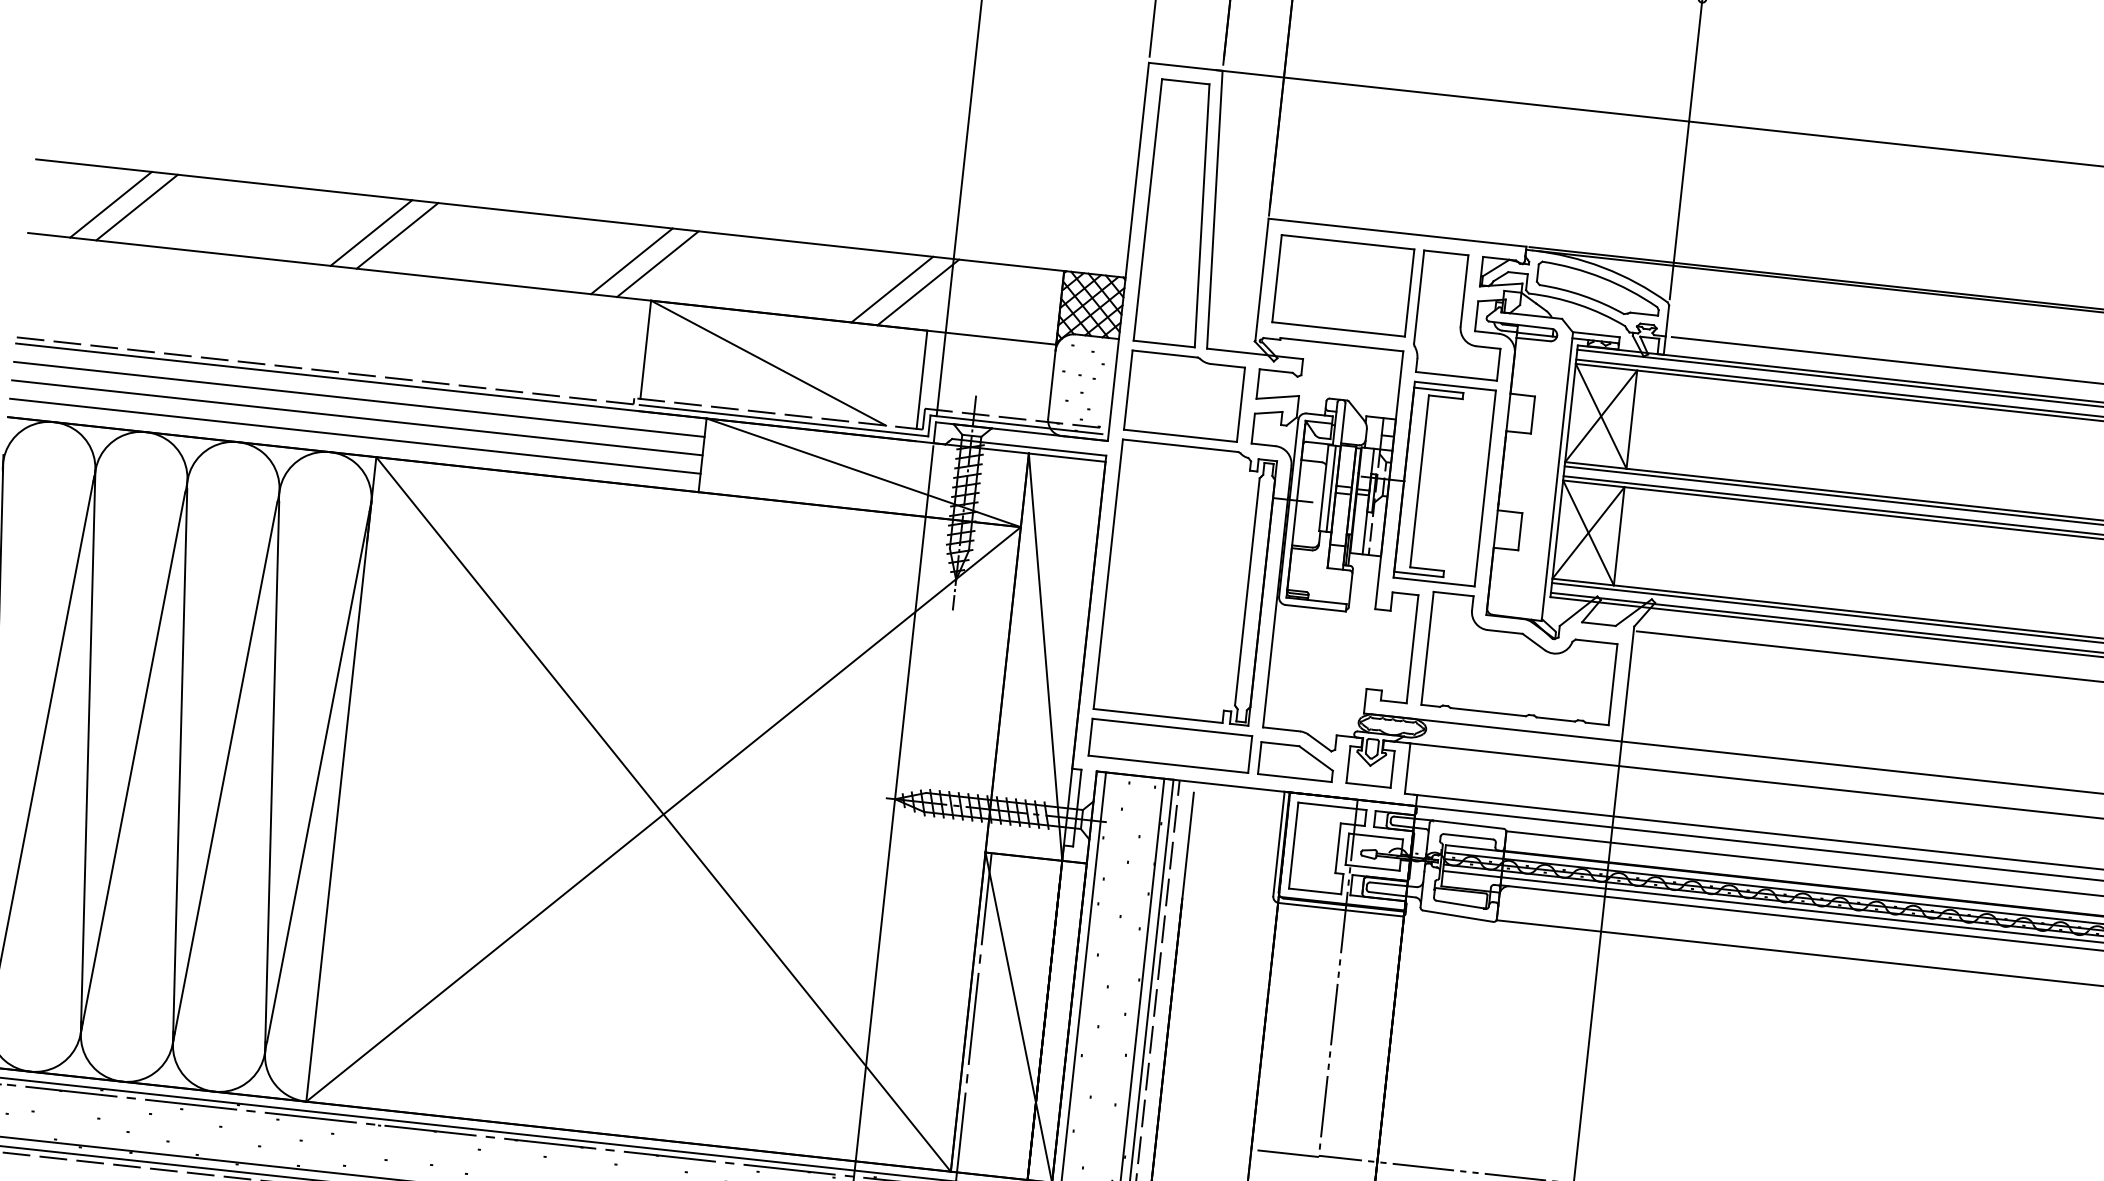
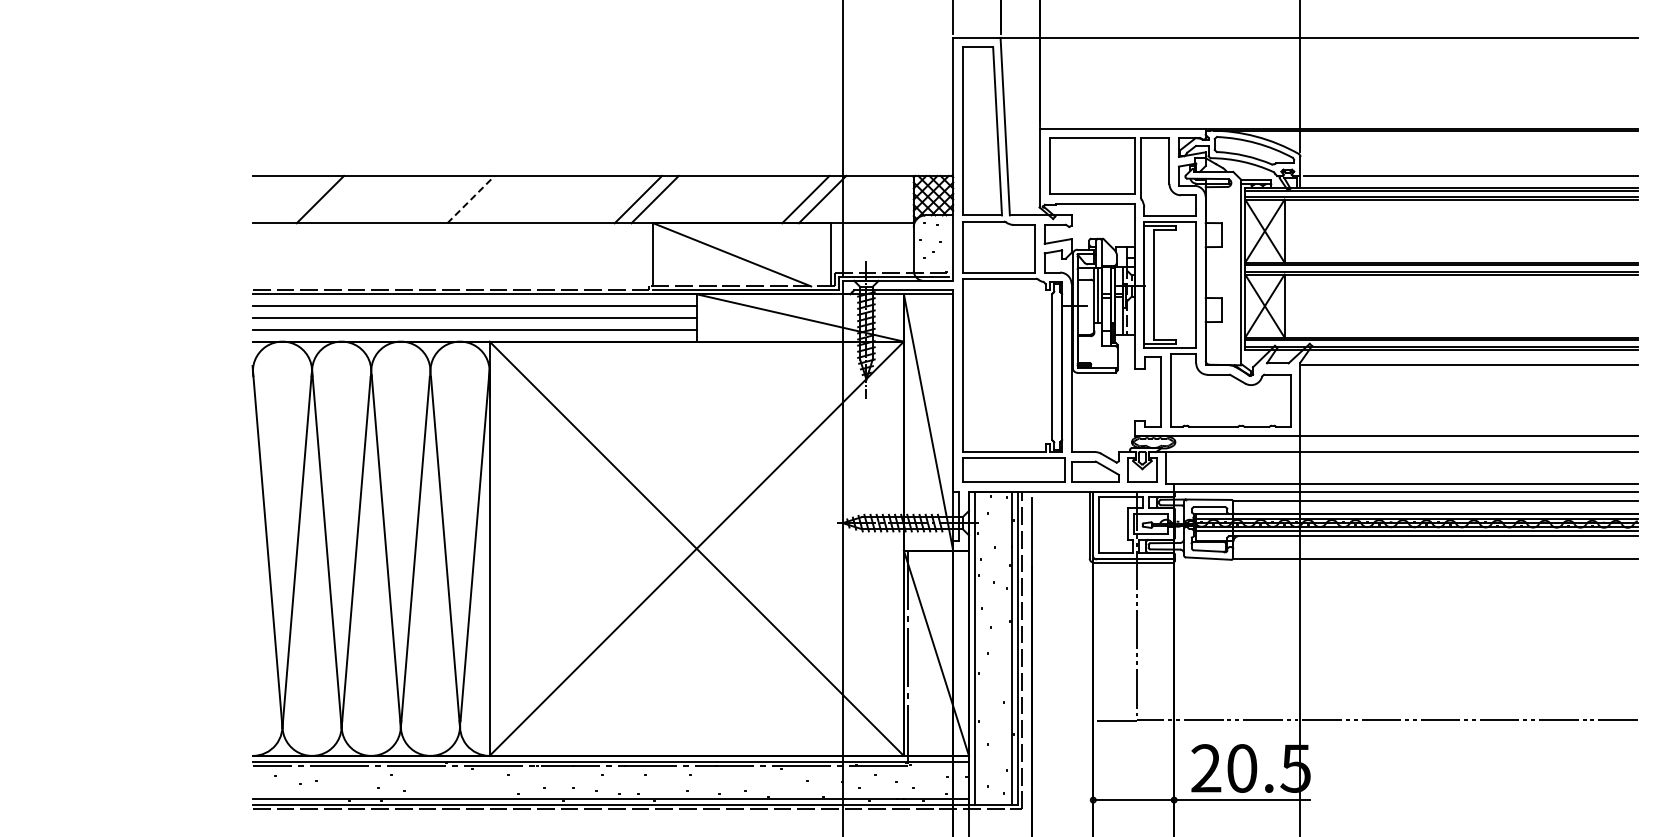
line: (110, 204) -> (303, 199), removed
line: (372, 232) -> (471, 199), solid -> dashed
line: (397, 235) -> (487, 199), removed

